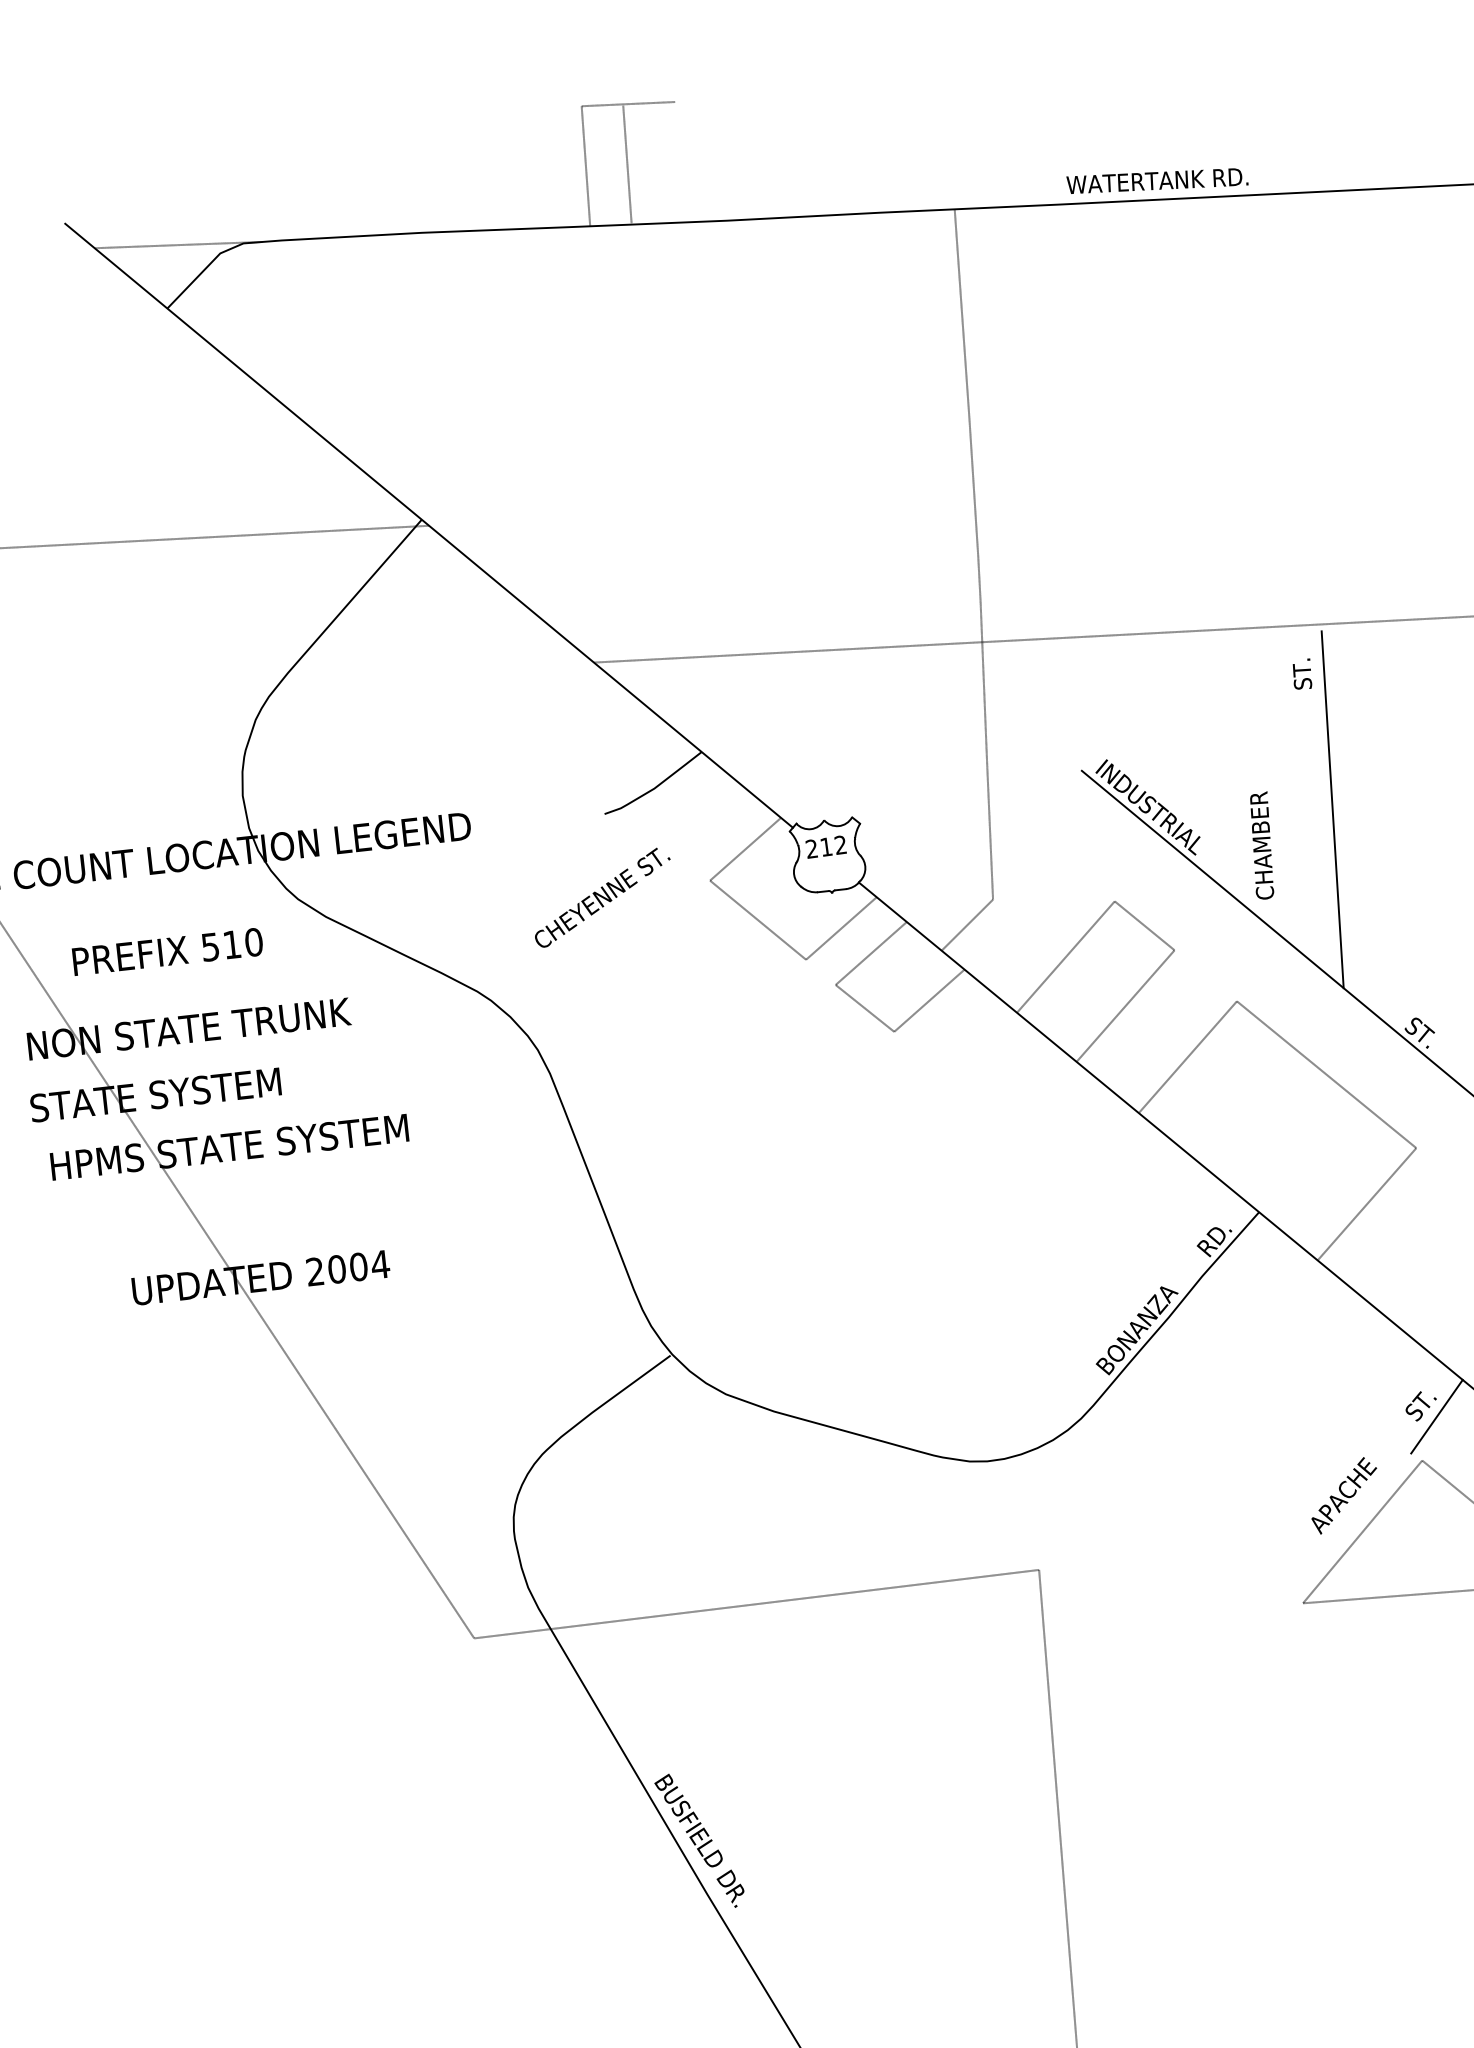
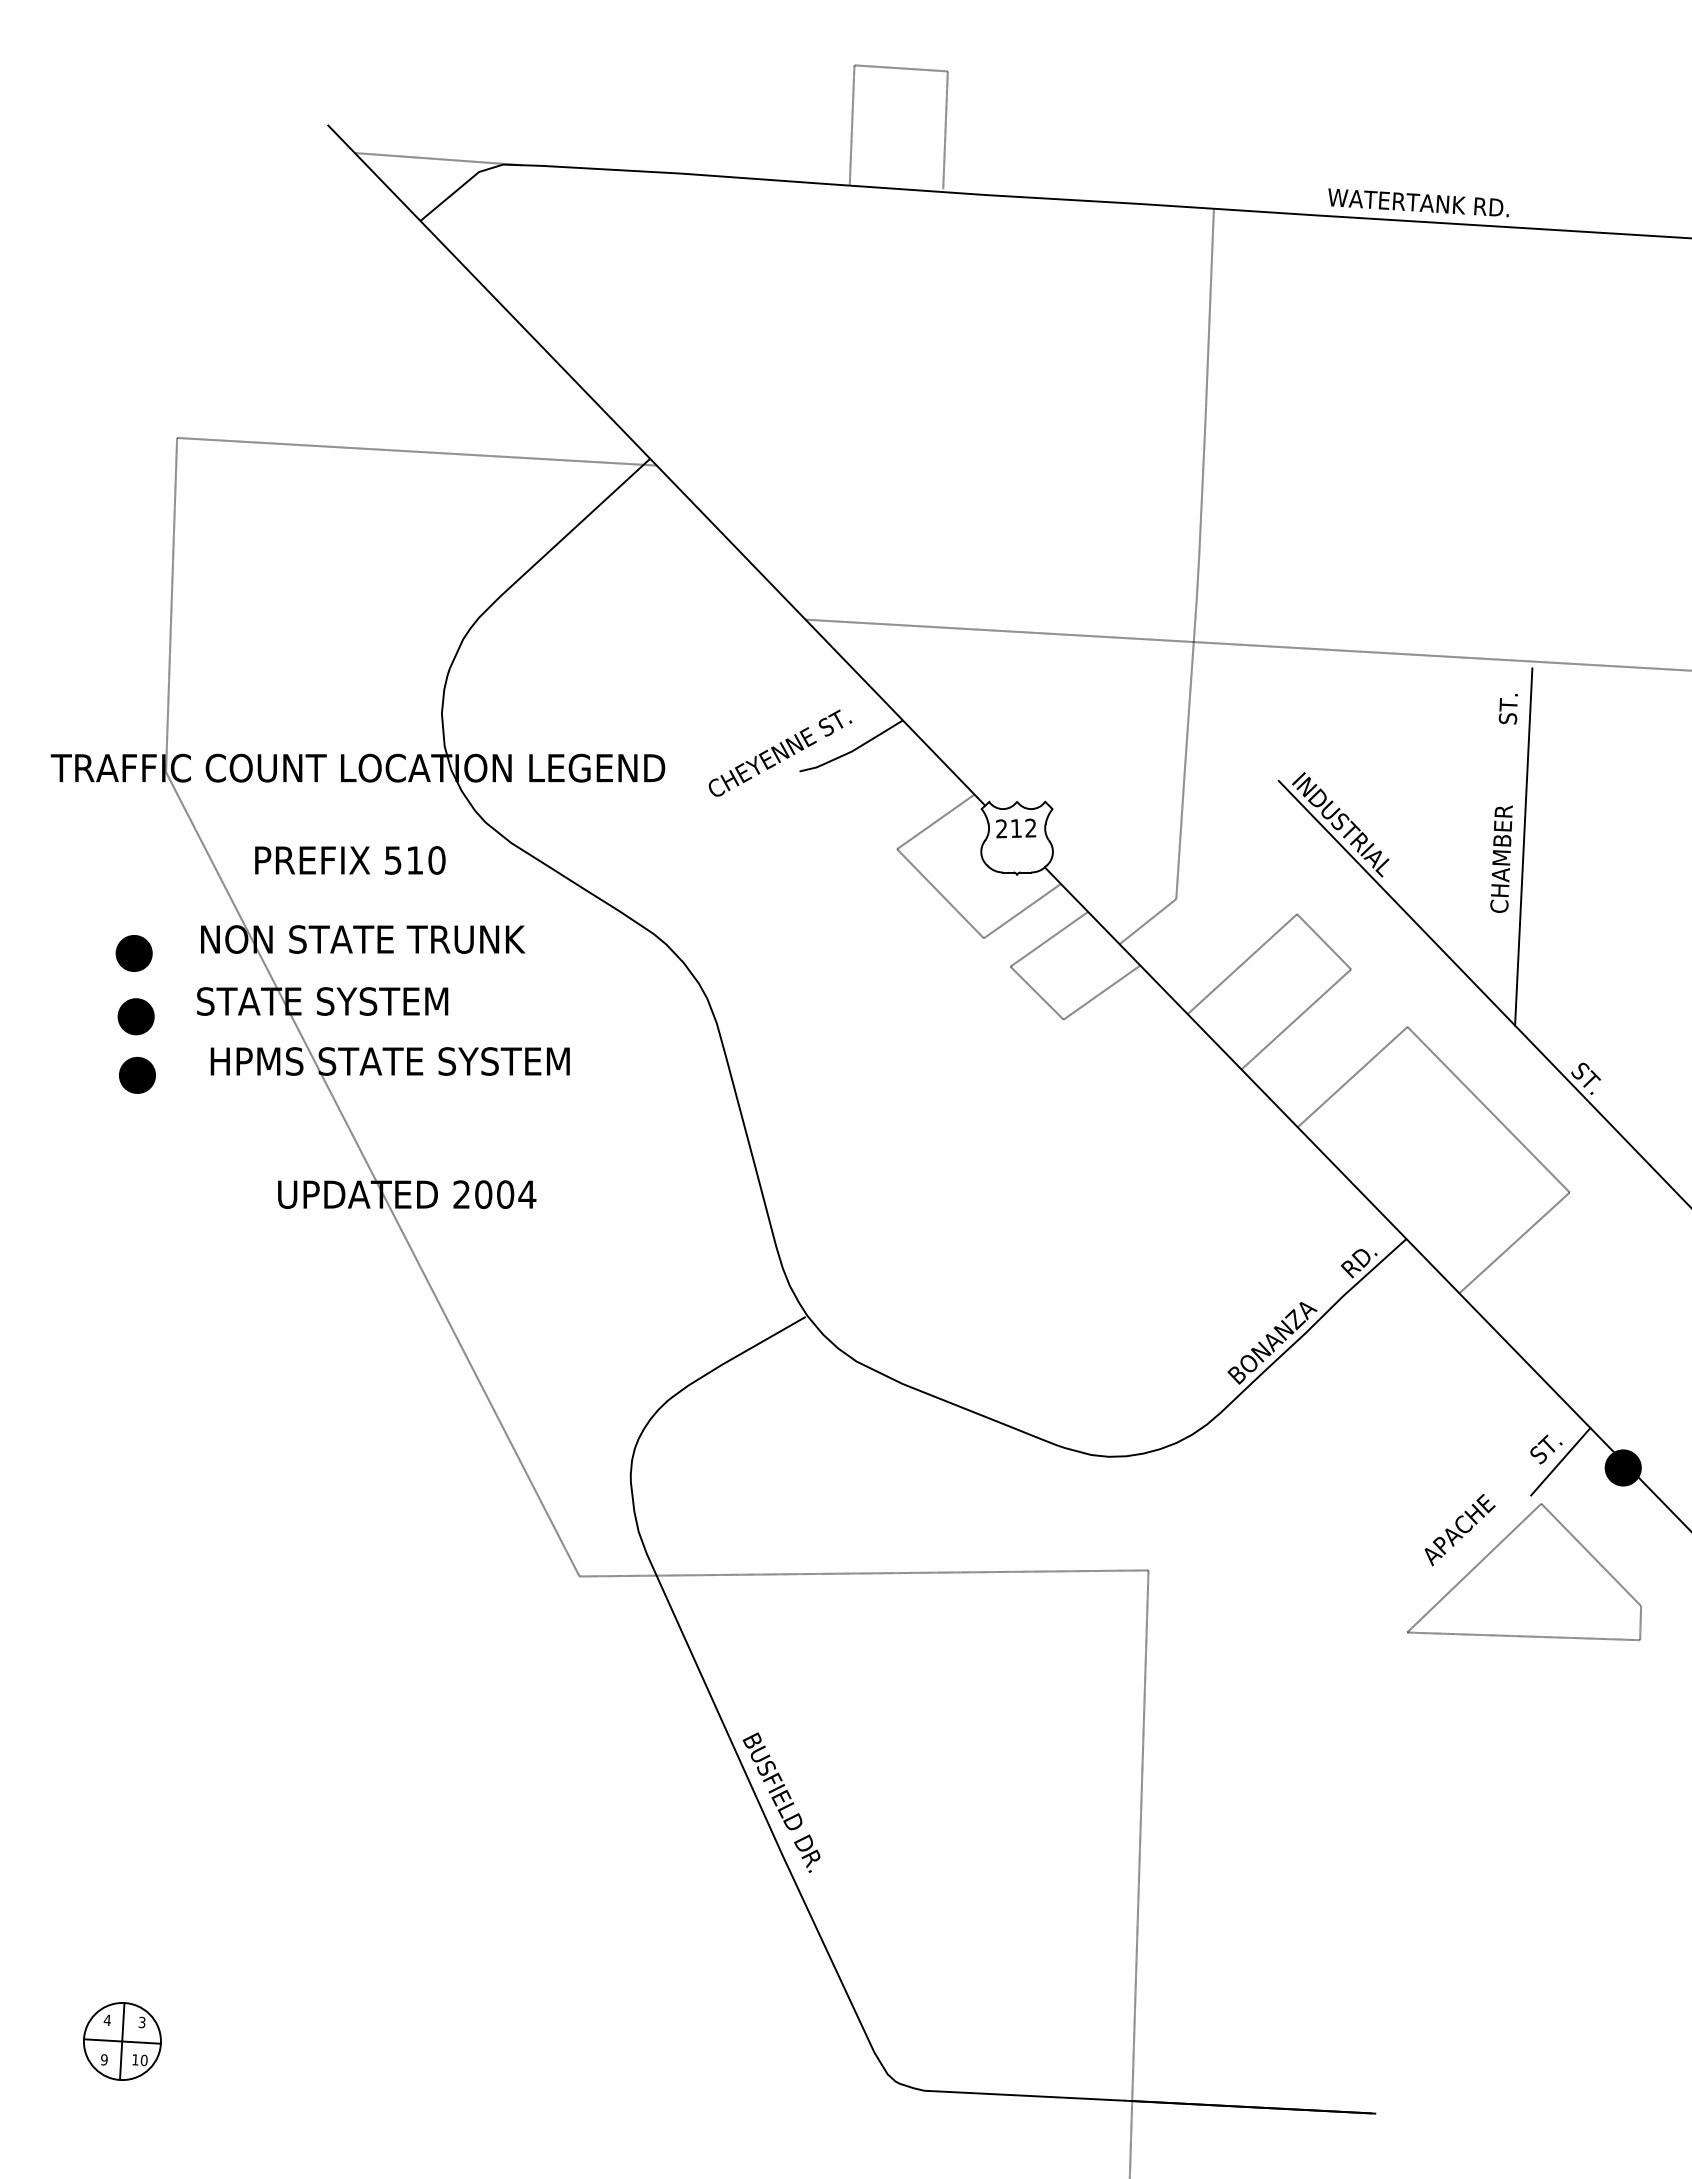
line: (627, 164) -> (945, 130), moved
text: (1261, 845) -> (1501, 858), moved
text: (602, 896) -> (780, 752), moved

